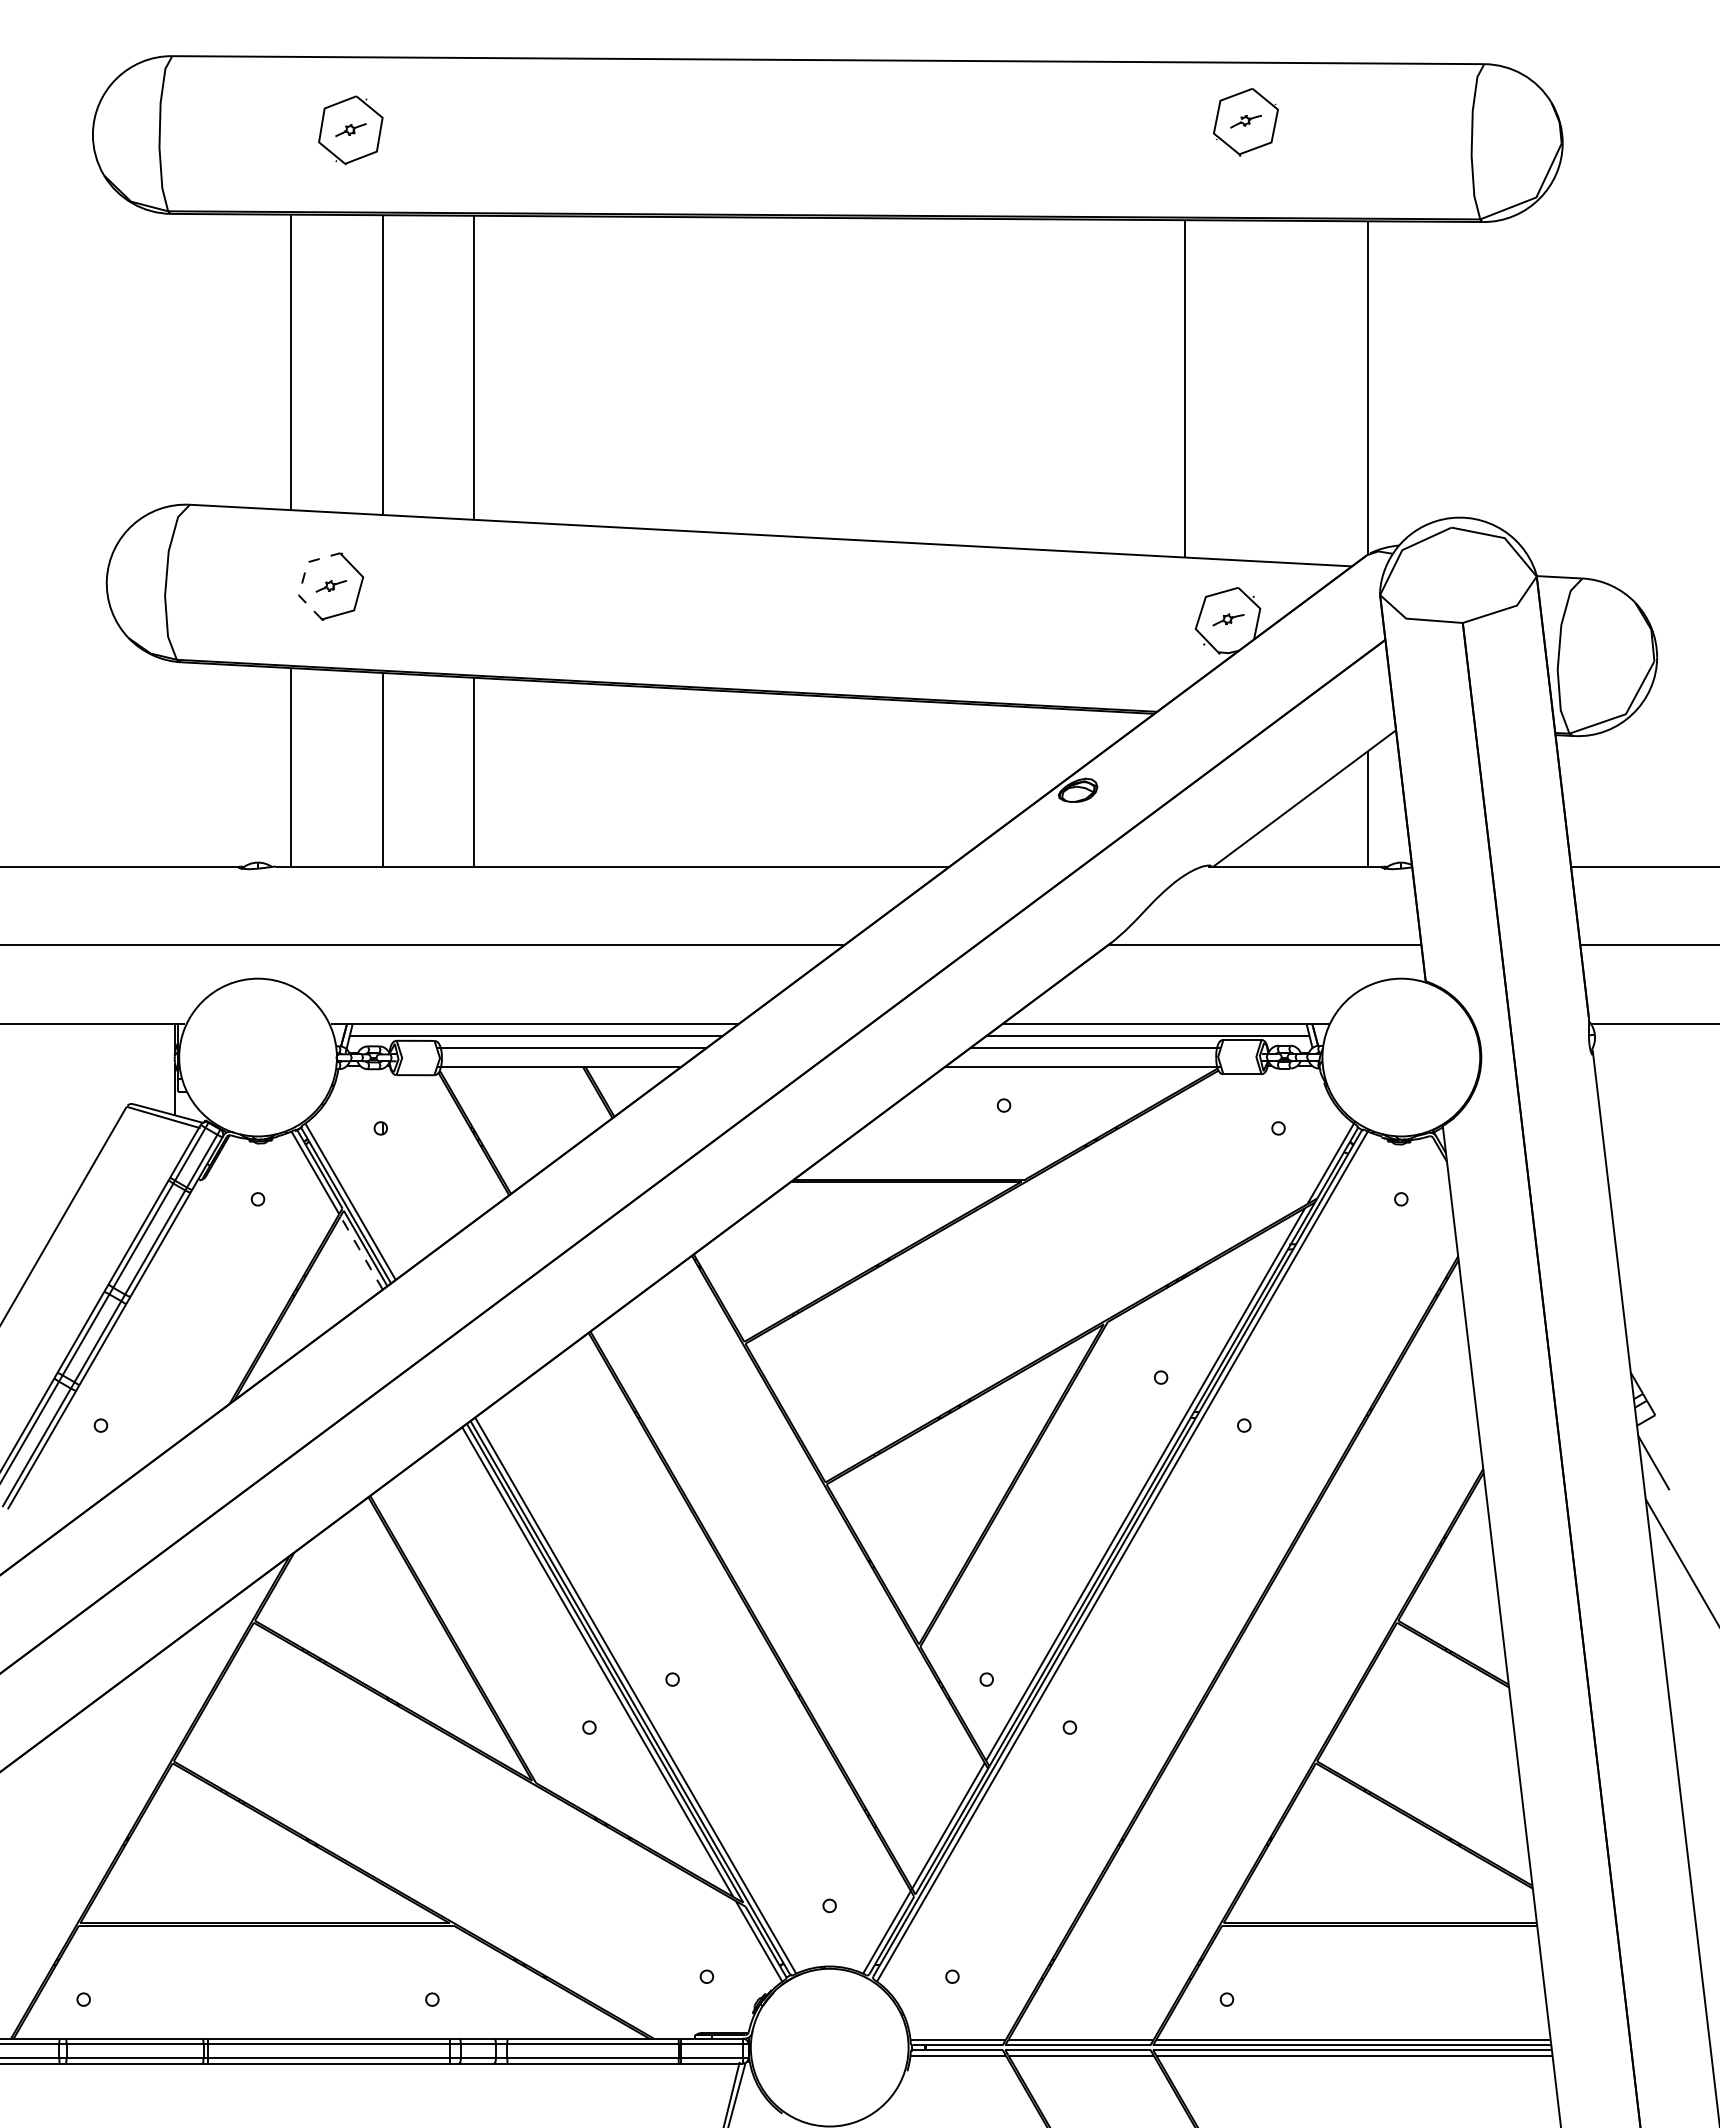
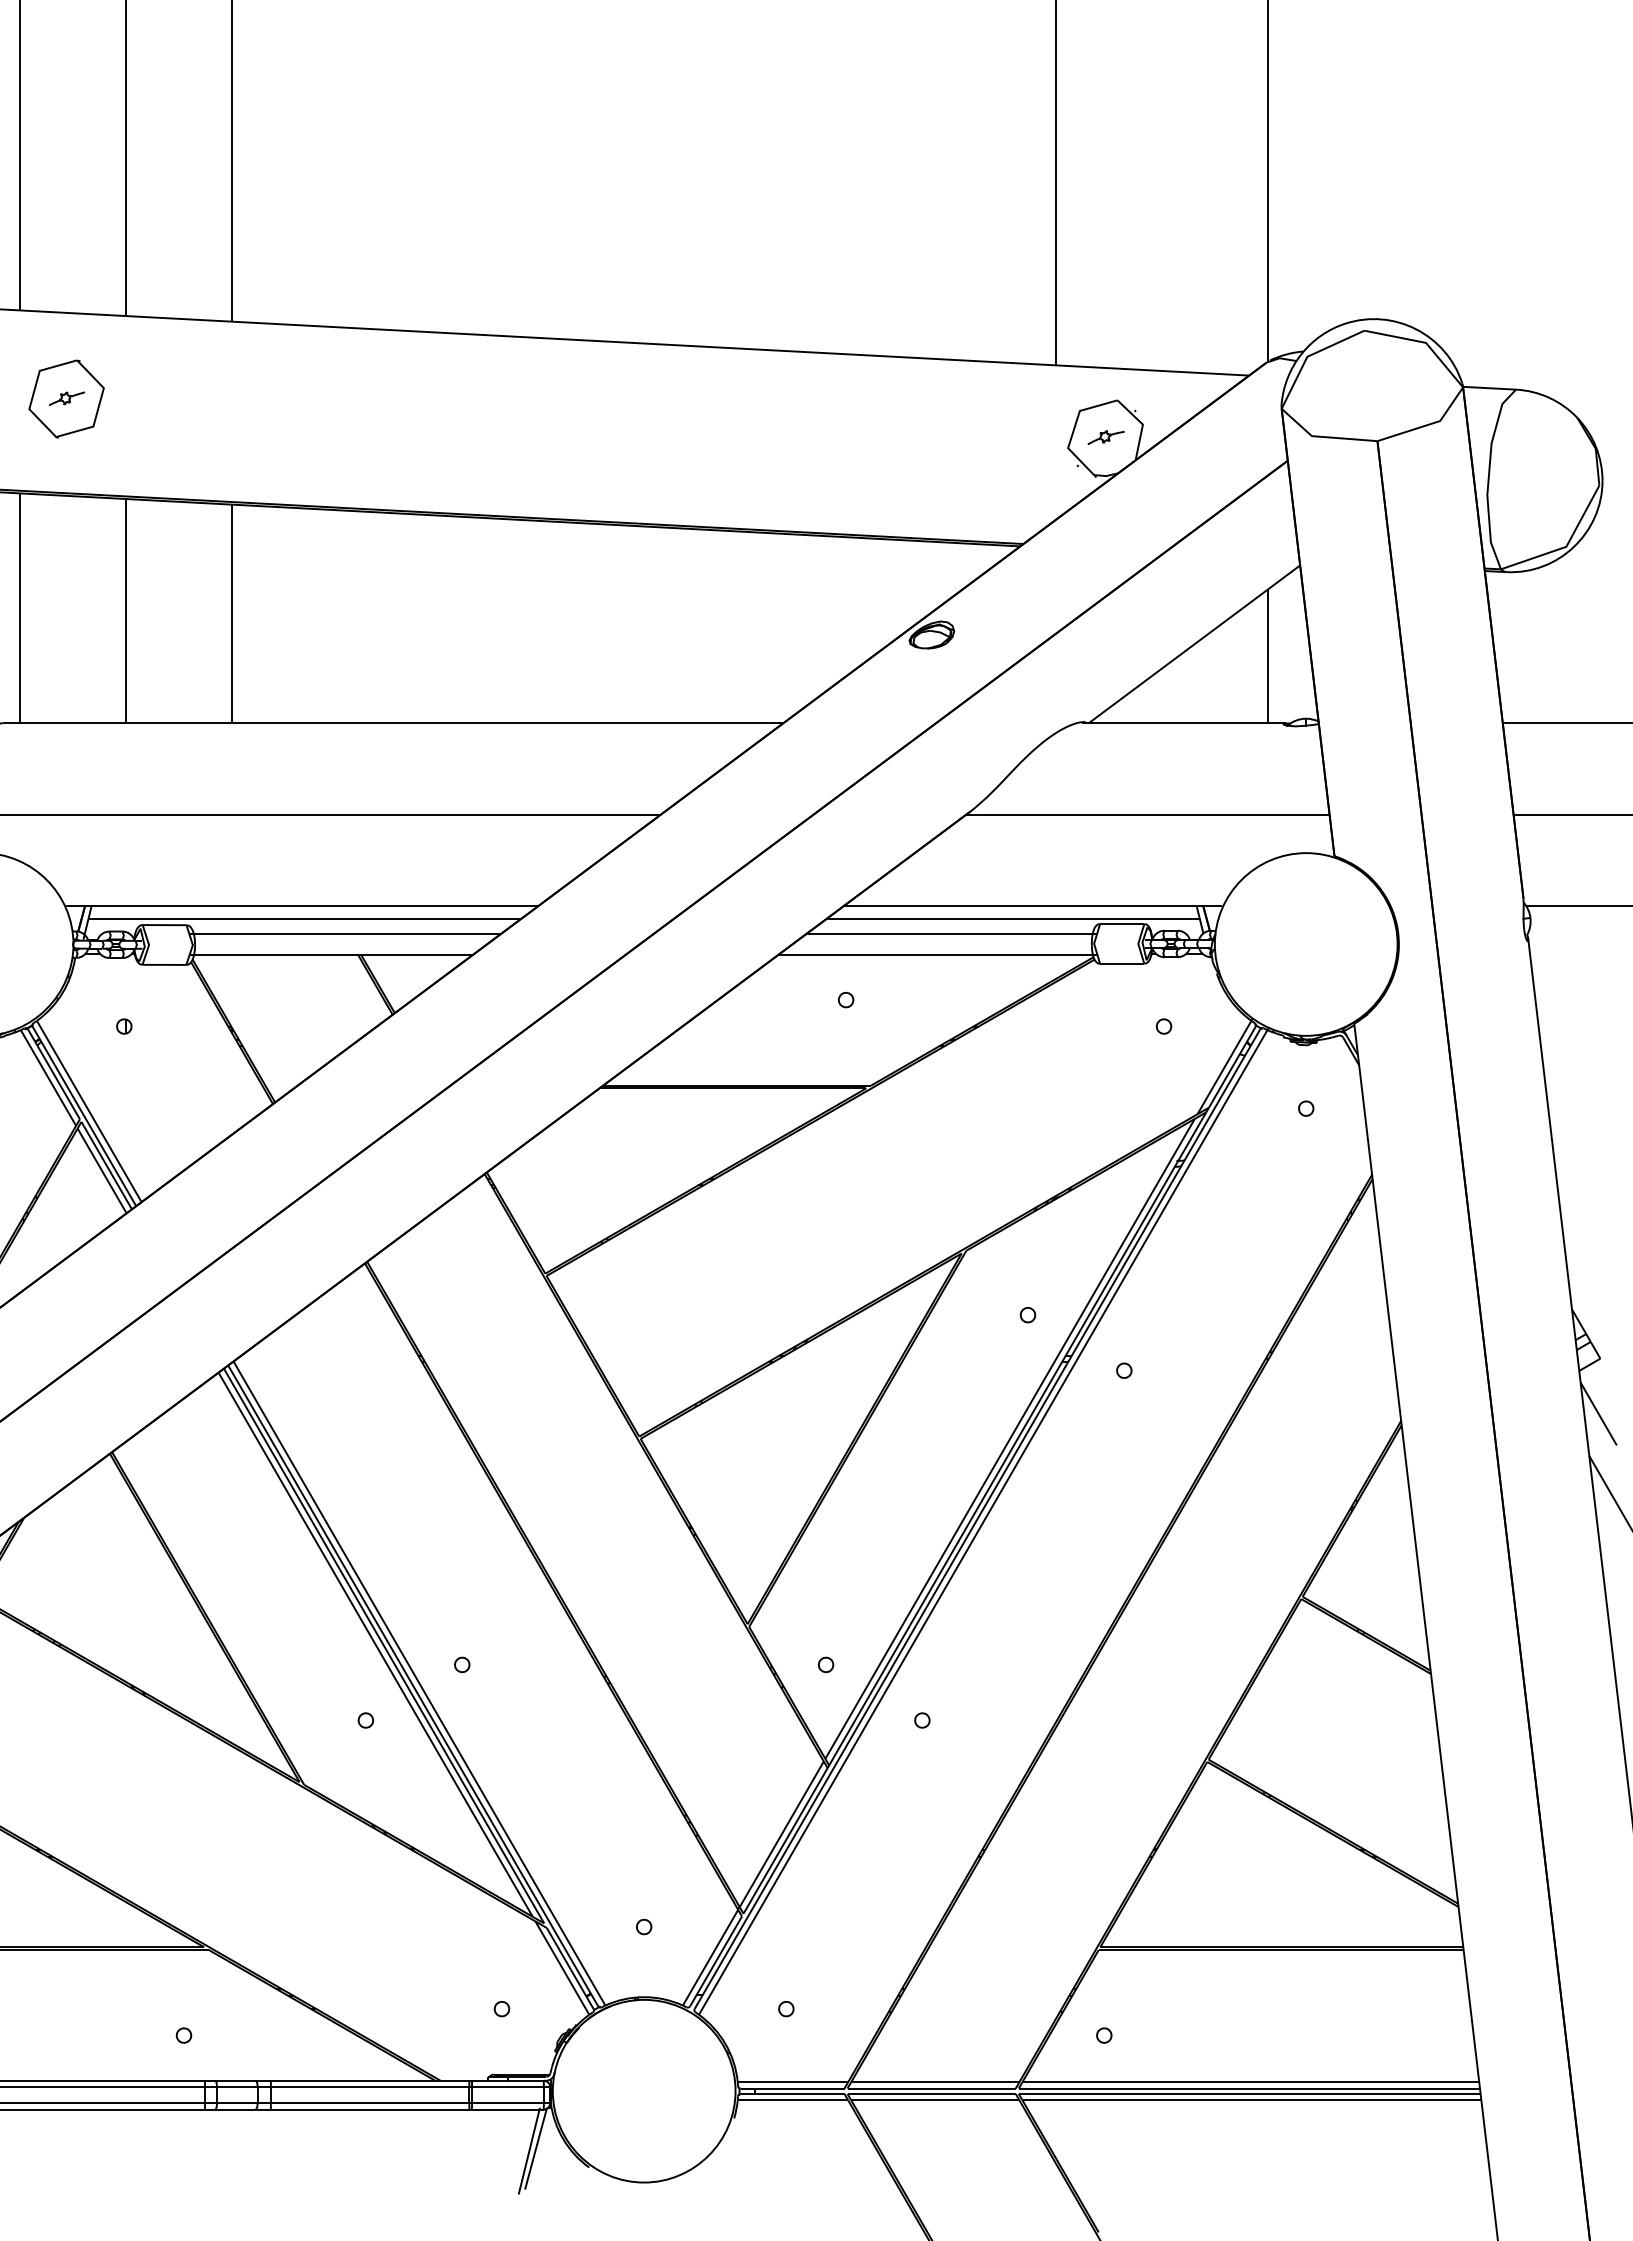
line: (303, 578) -> (34, 389), dashed -> solid
line: (361, 1252) -> (101, 1170), dashed -> solid

